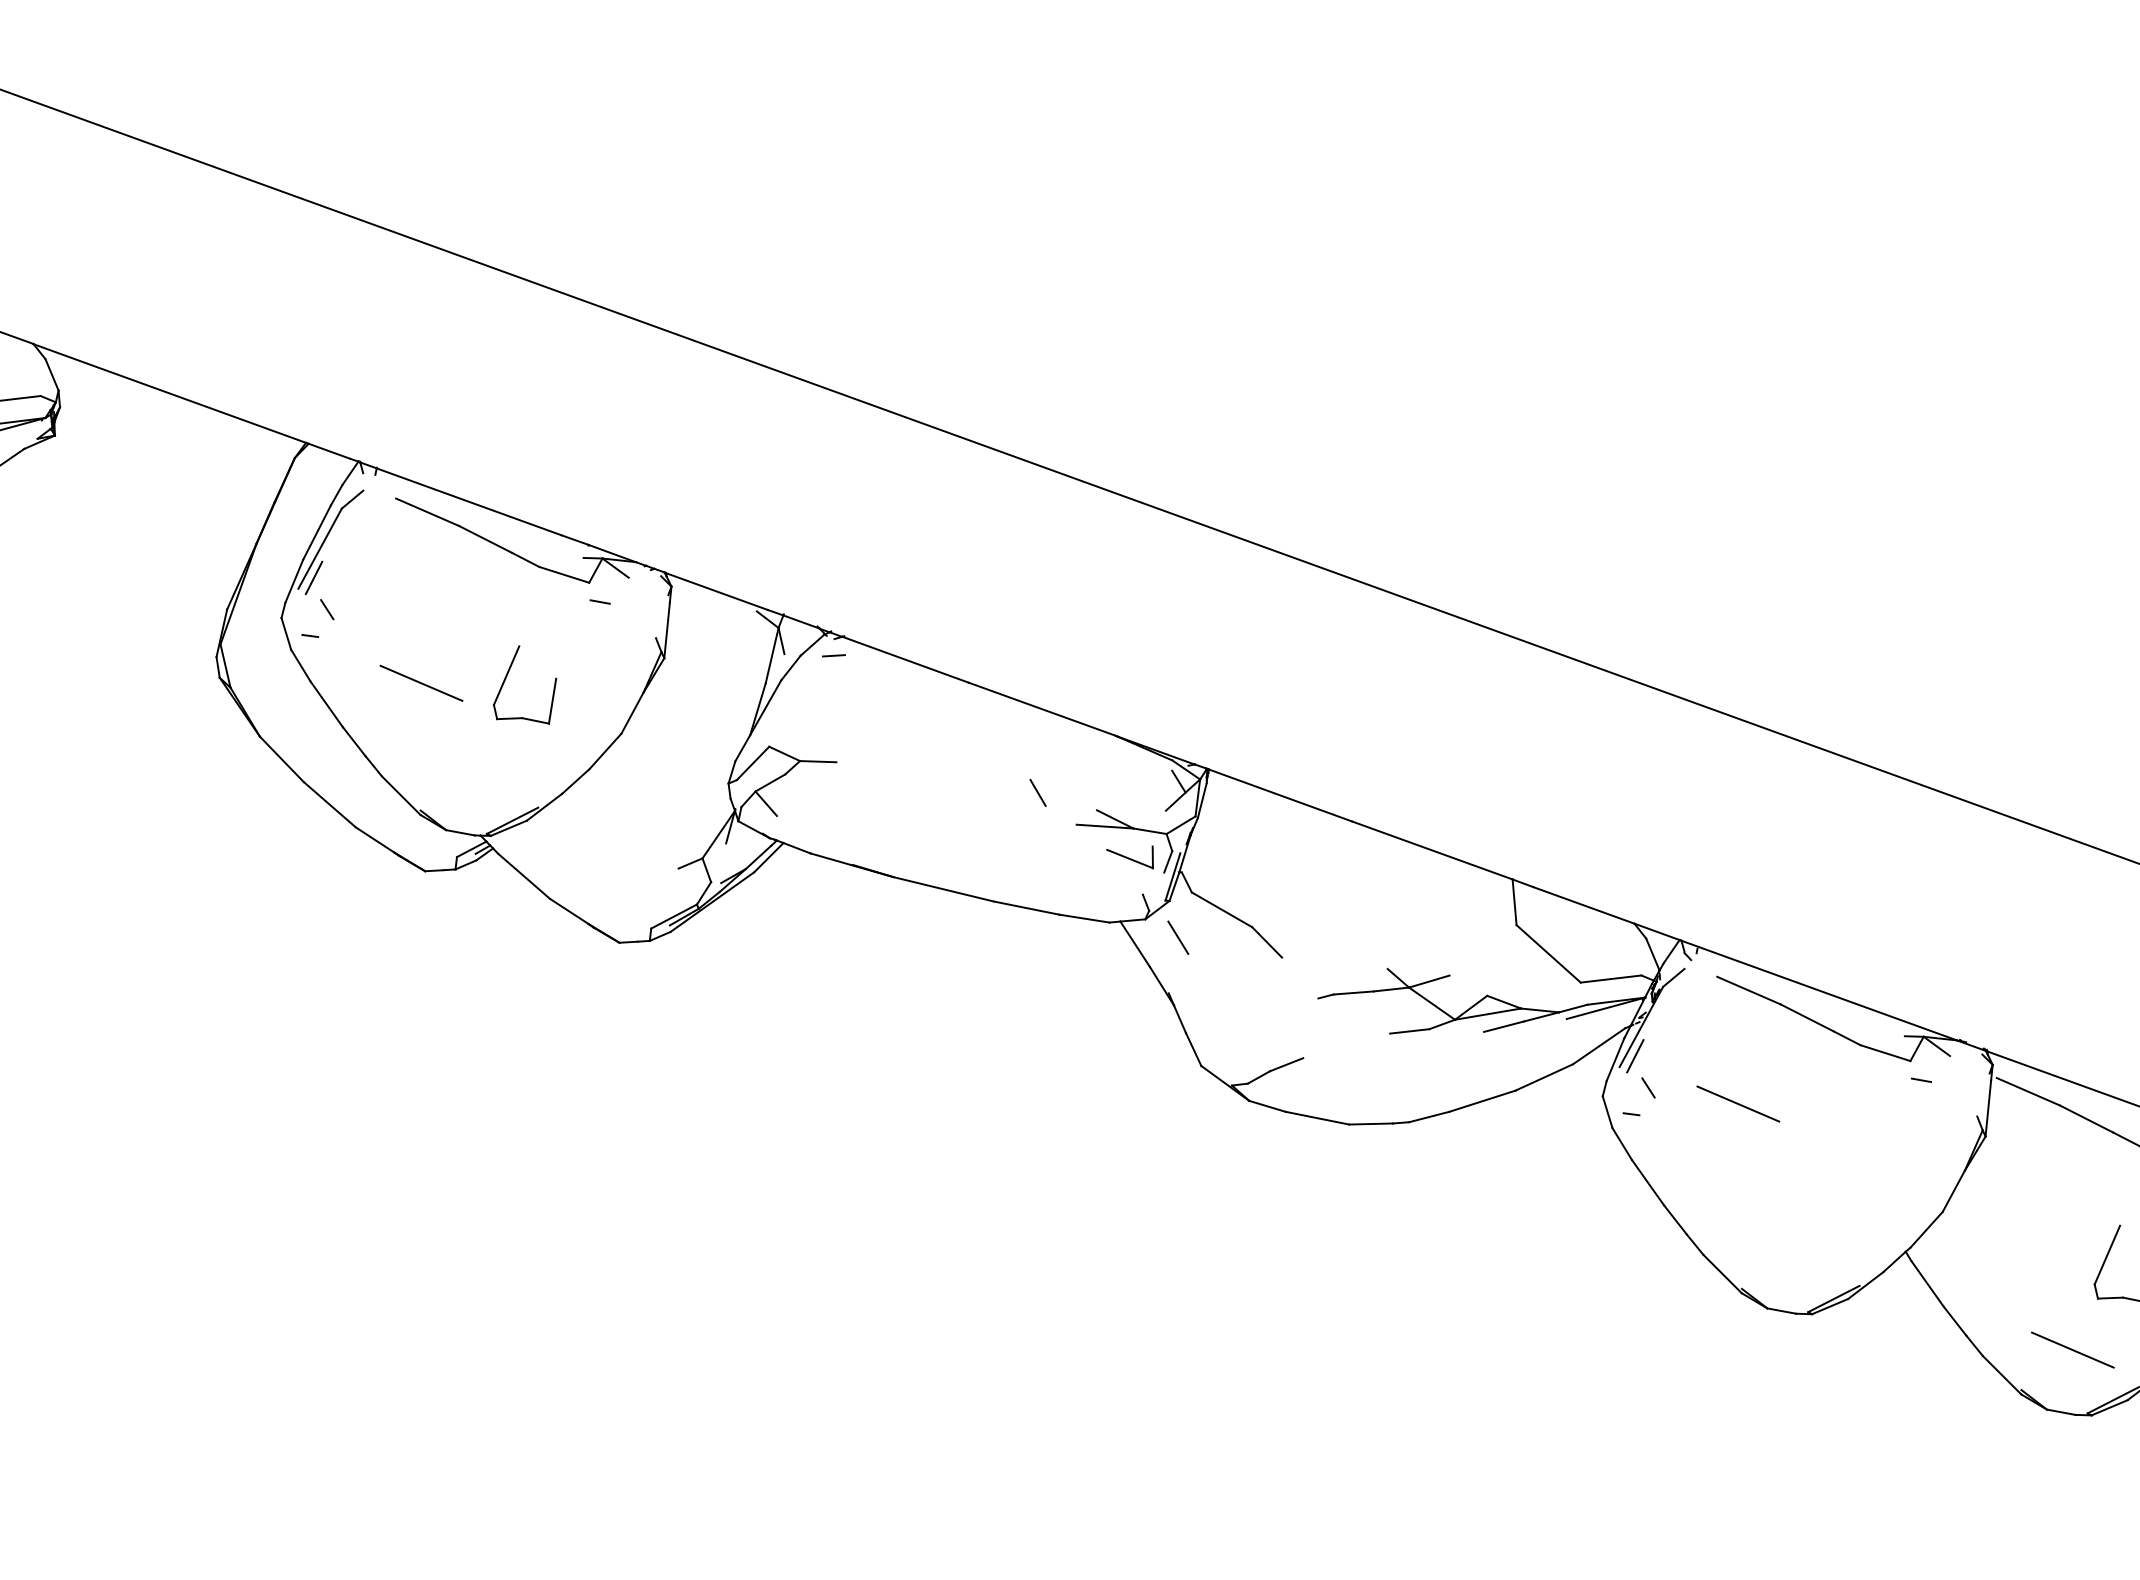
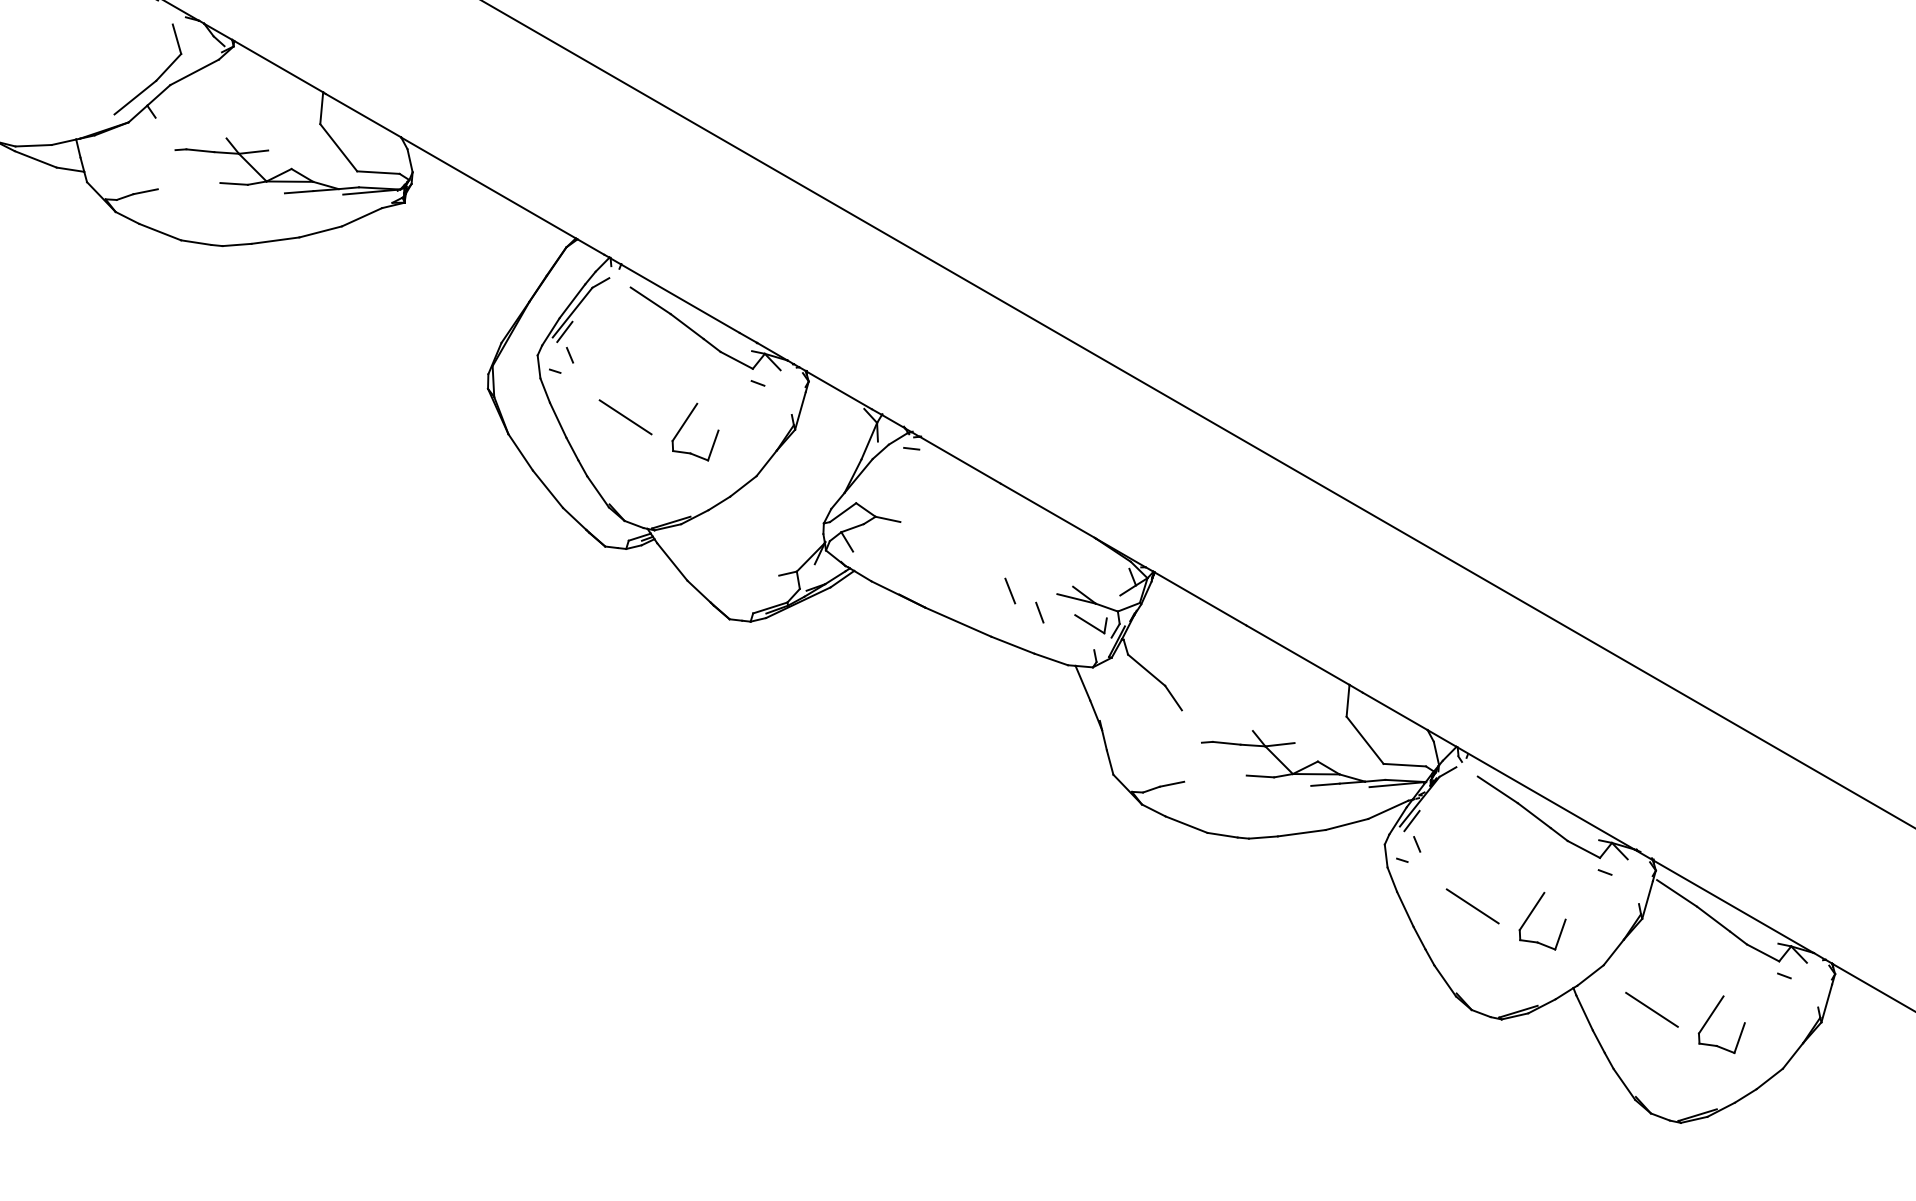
line: (1037, 792) -> (1039, 612), moved
line: (1178, 936) -> (1010, 590), moved
line: (1737, 1104) -> (1472, 906), moved
part: (1827, 1158) -> (1531, 914), added
line: (2072, 1349) -> (1651, 1009), moved

